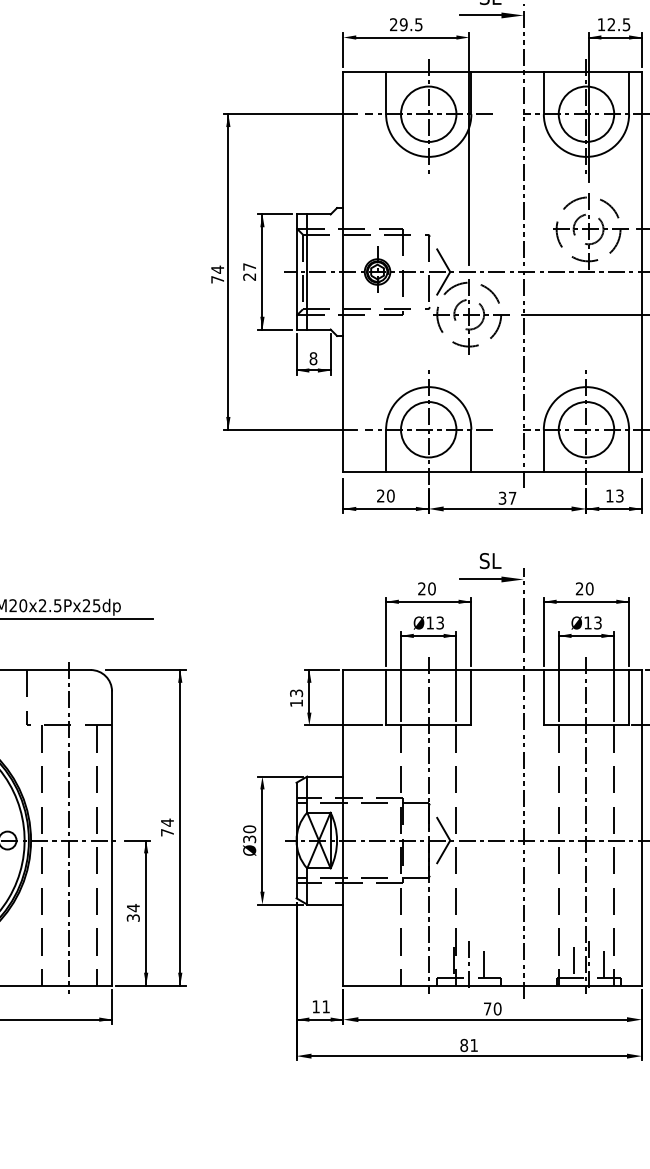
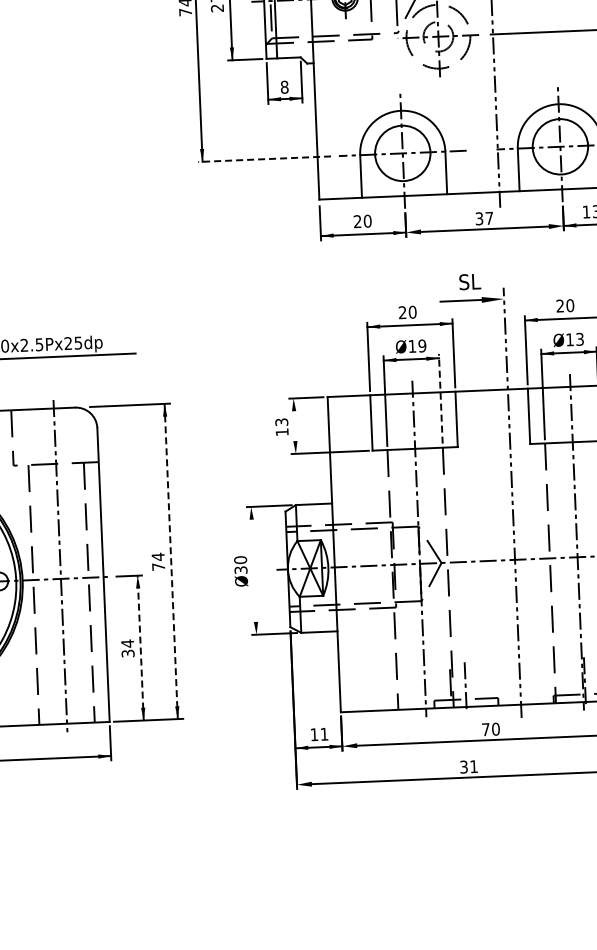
line: (289, 429) -> (263, 158), solid -> dashed
text: (440, 622) -> (422, 345), Ø13 -> Ø19
line: (456, 676) -> (440, 398), solid -> dashed
line: (309, 693) -> (294, 421), removed
line: (180, 827) -> (171, 561), solid -> dashed
line: (262, 840) -> (253, 570), removed
line: (146, 912) -> (141, 647), solid -> dashed
line: (484, 962) -> (480, 683), removed
line: (573, 962) -> (569, 679), removed
text: (464, 1045) -> (464, 767), 81 -> 31

